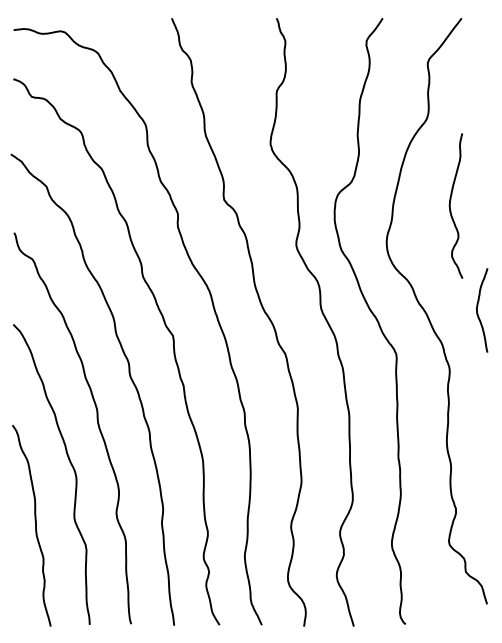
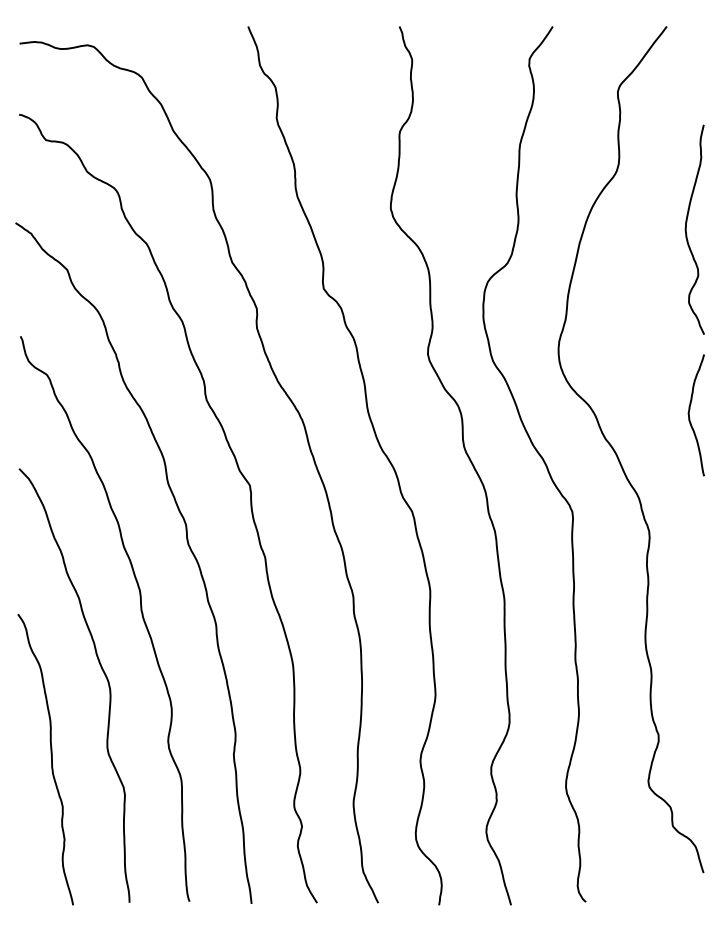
curve: (450, 205) -> (686, 229), moved
curve: (477, 310) -> (689, 415), moved

